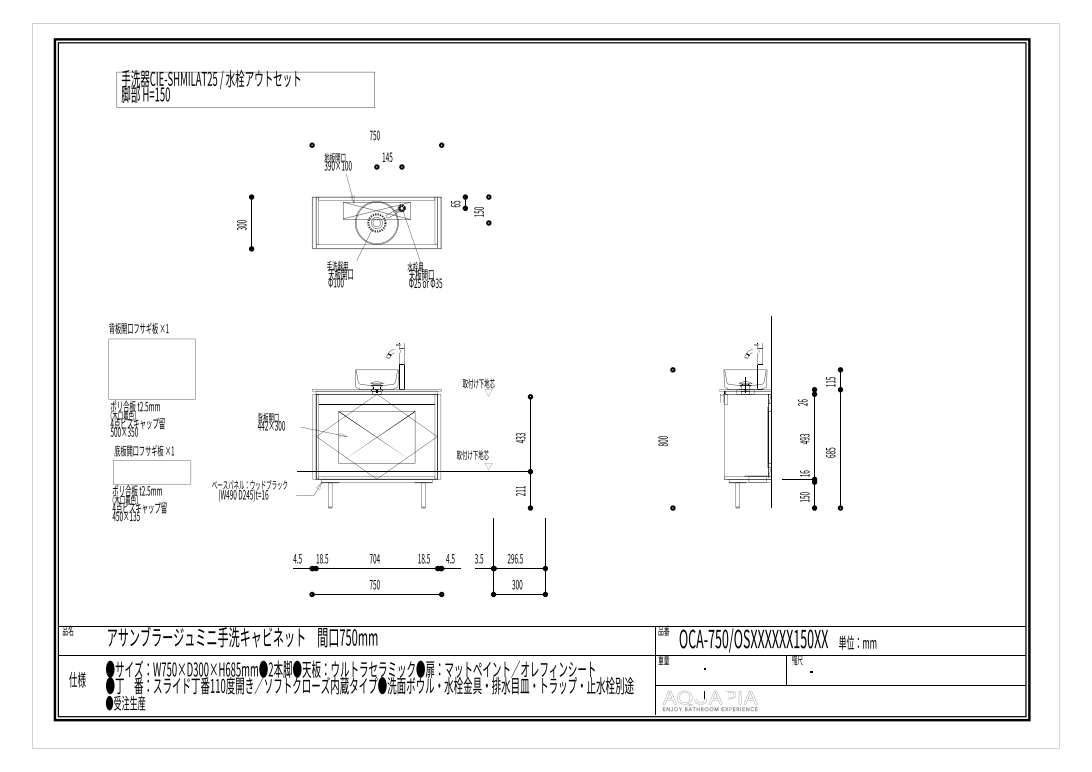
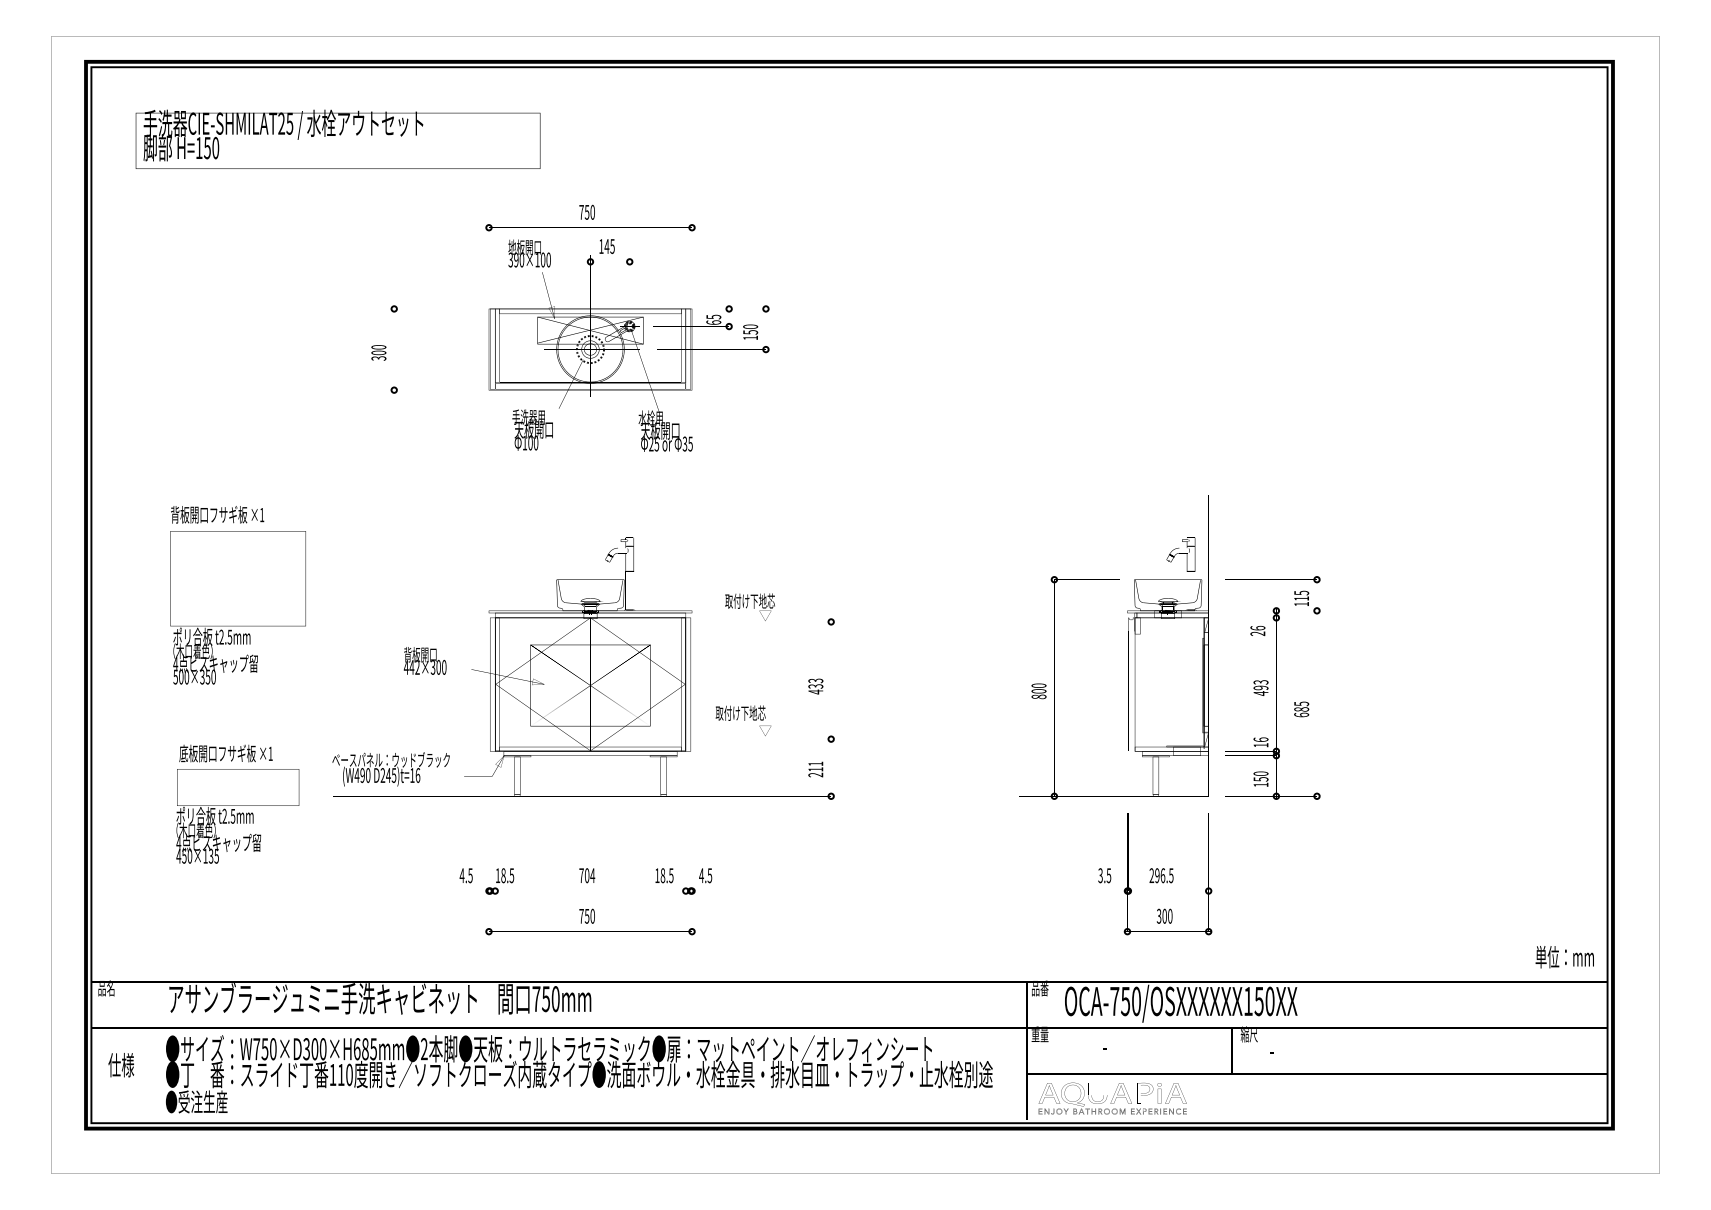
text: (245, 88) -> (337, 138), moved
text: (151, 483) -> (237, 804), moved
part: (511, 557) -> (1155, 873), moved
text: (857, 642) -> (1564, 956), moved

